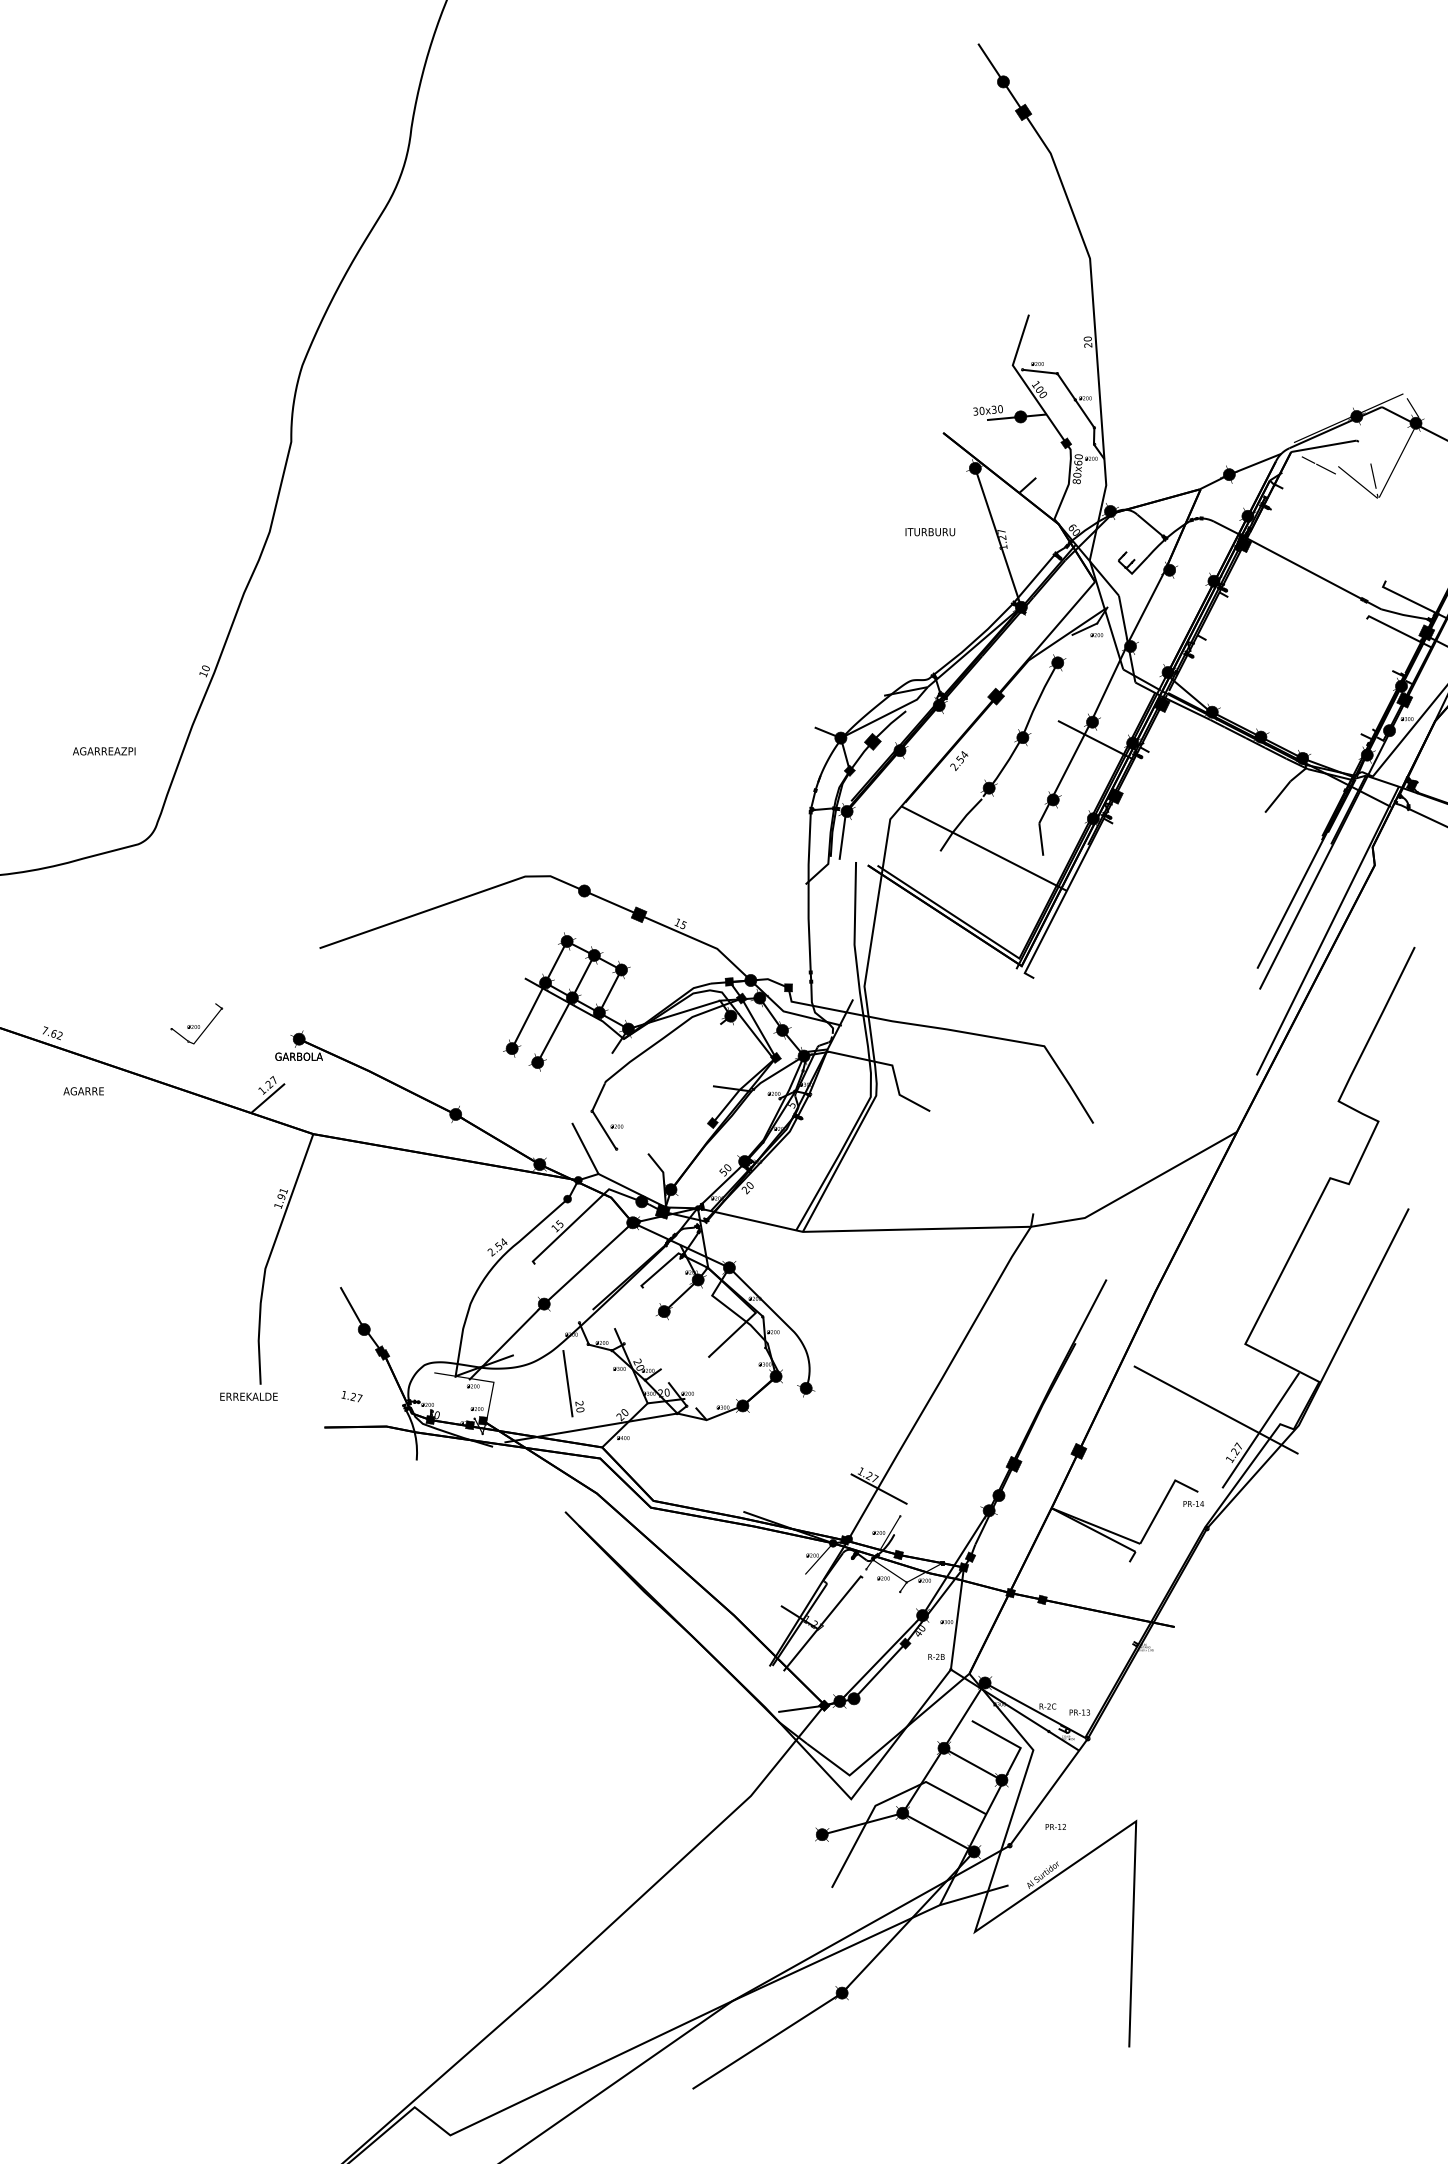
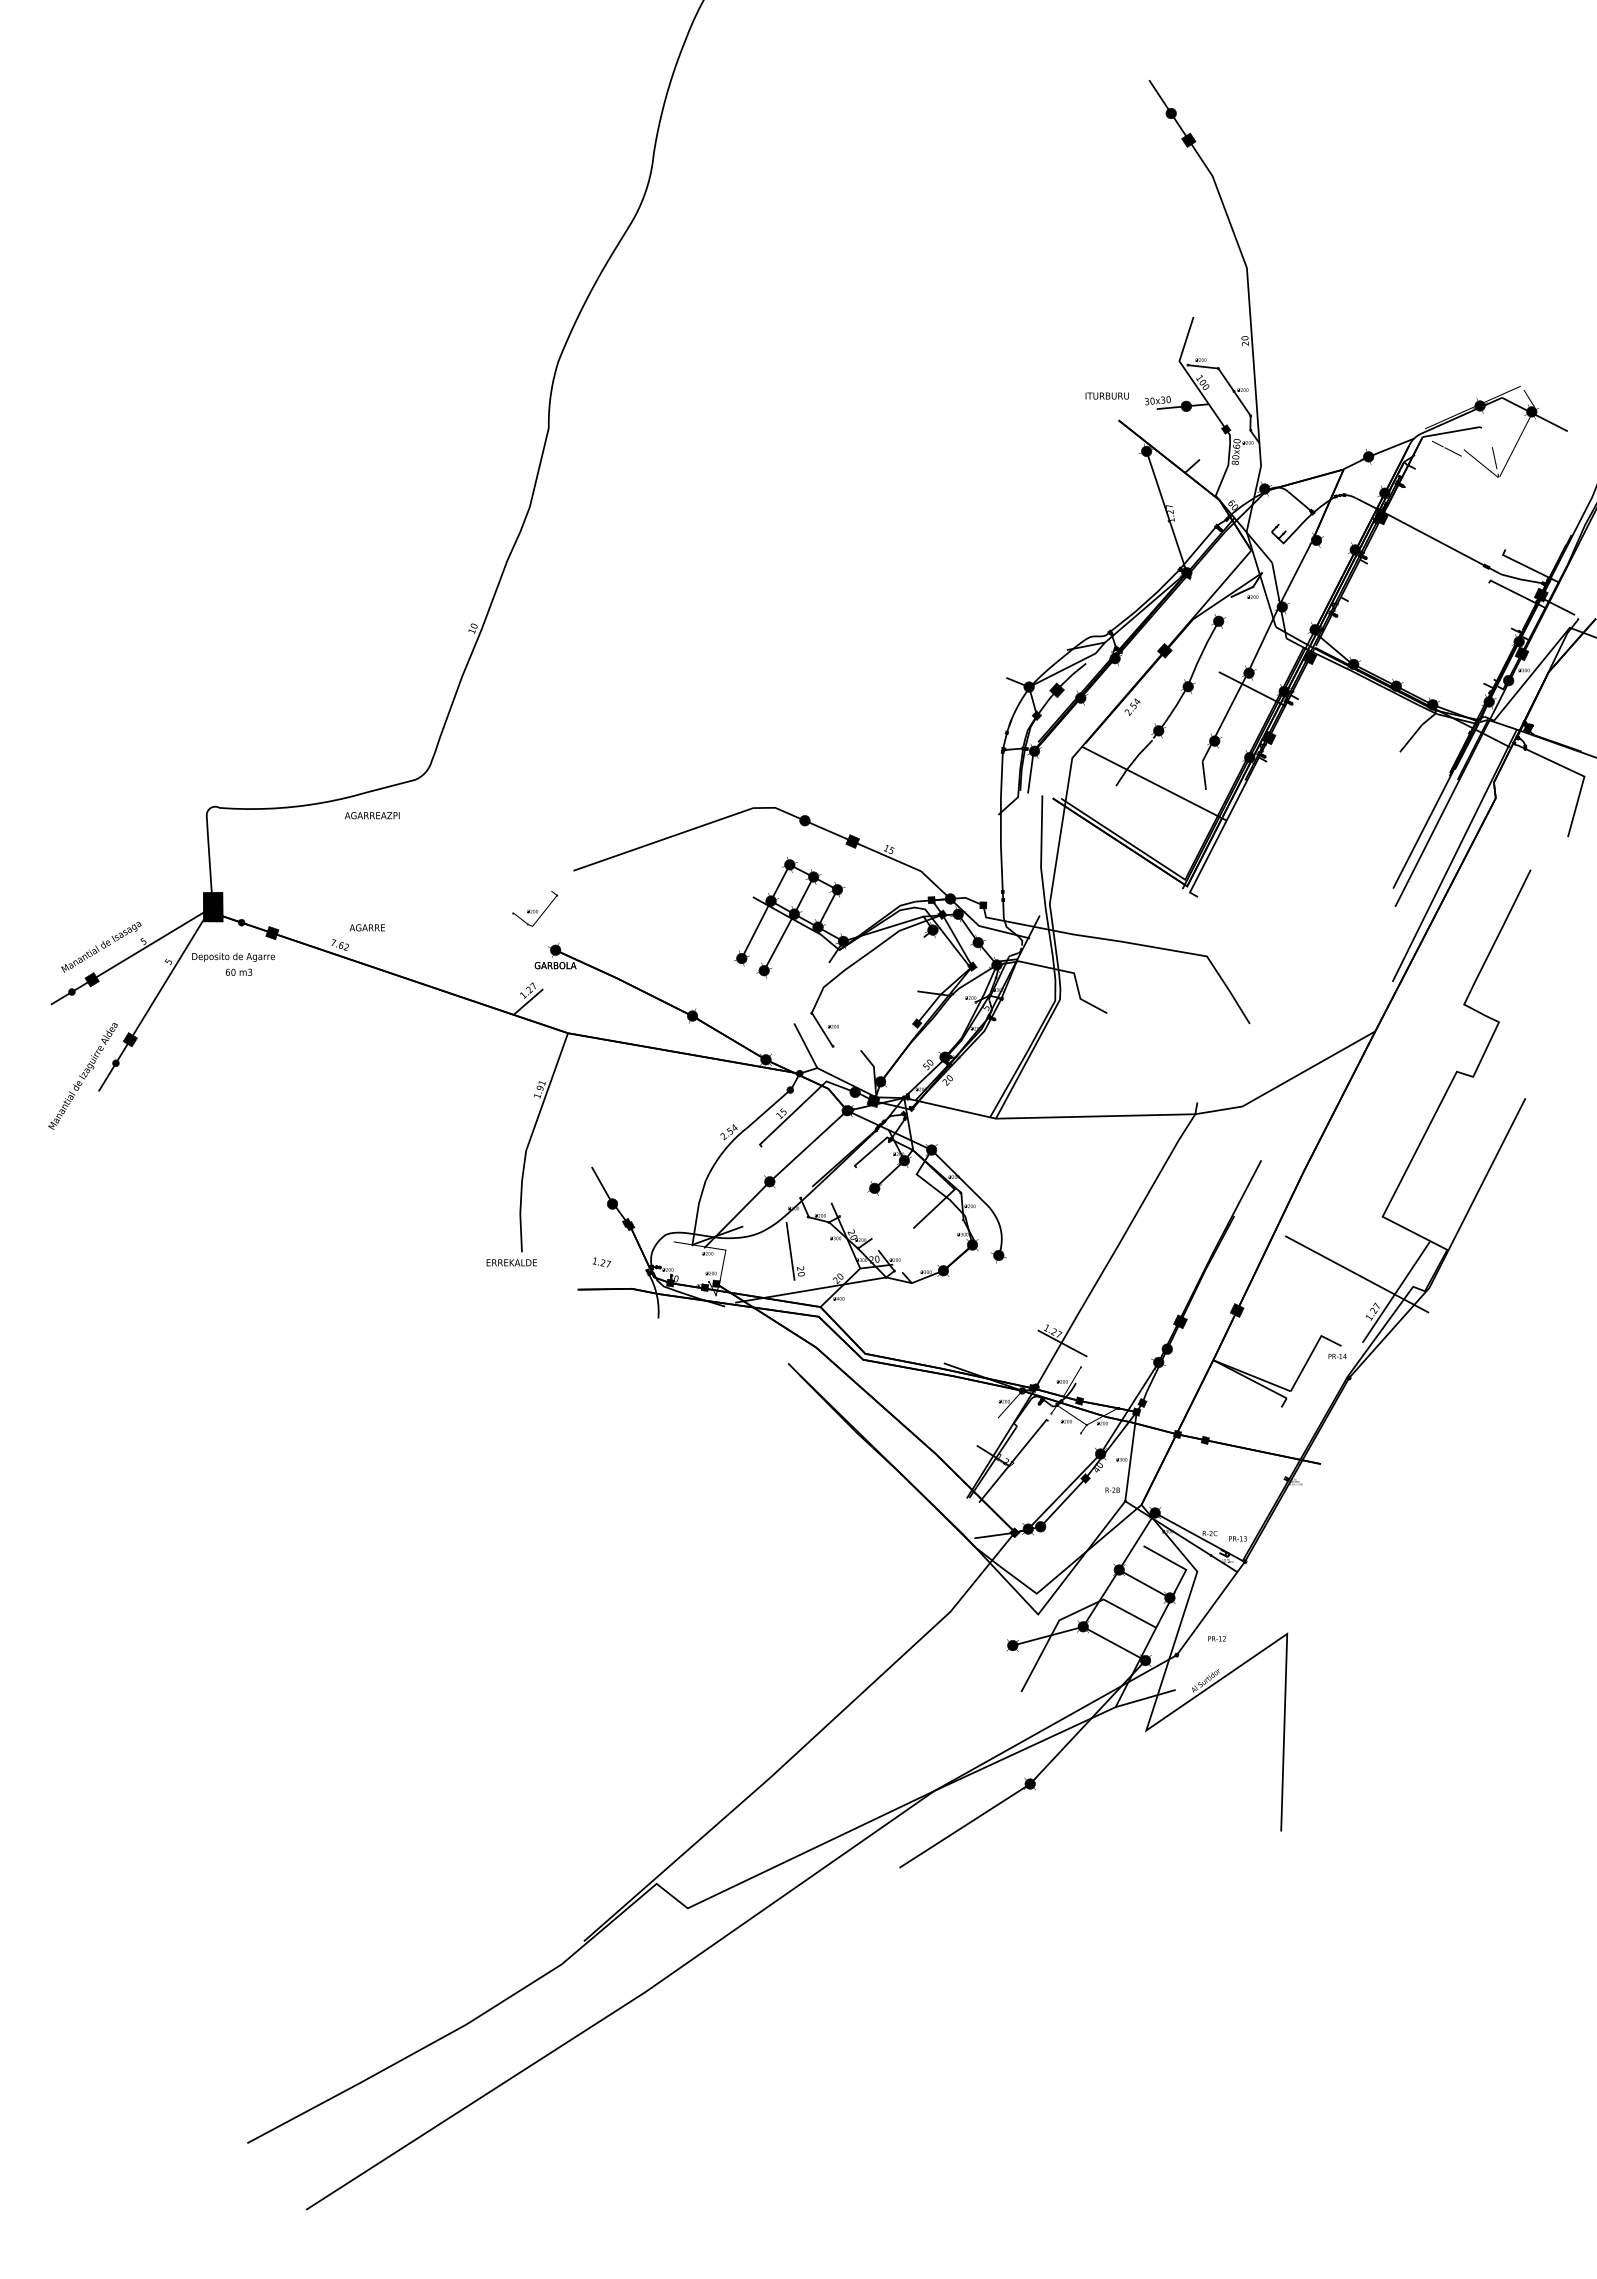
text: (929, 531) -> (1106, 395), moved
text: (104, 751) -> (372, 815), moved
text: (197, 1023) -> (535, 908), moved
text: (82, 1090) -> (366, 927), moved

